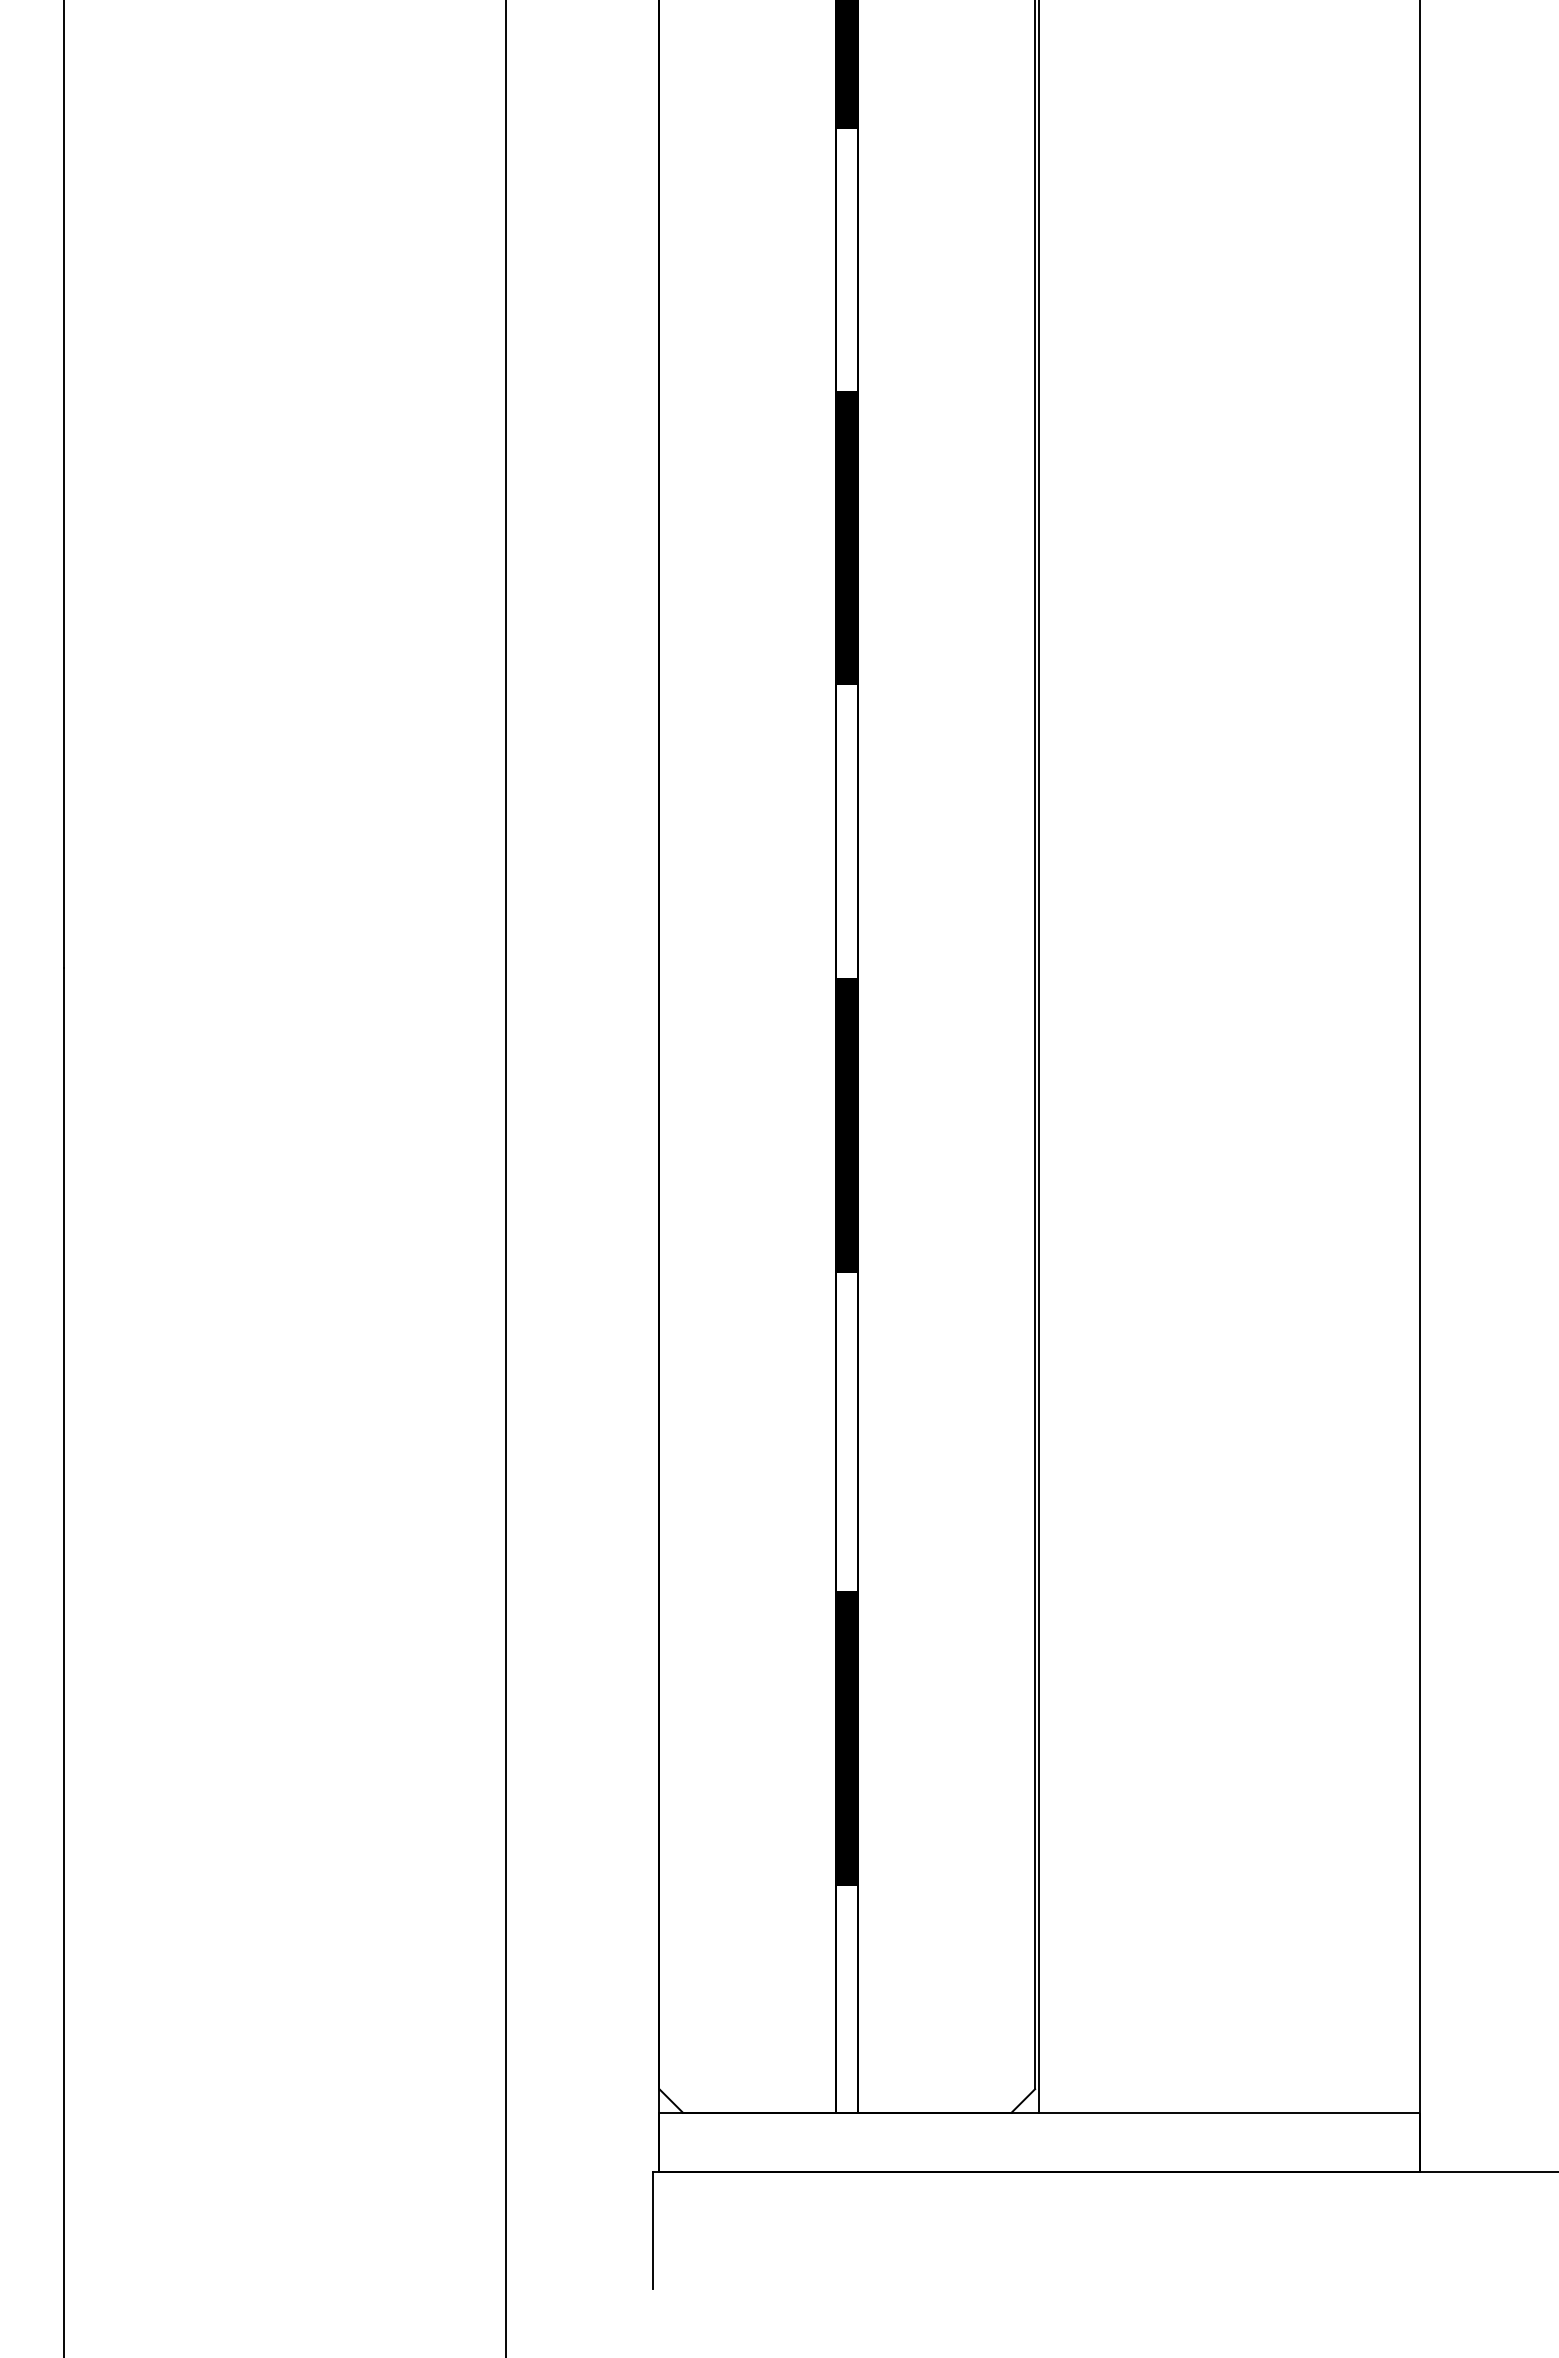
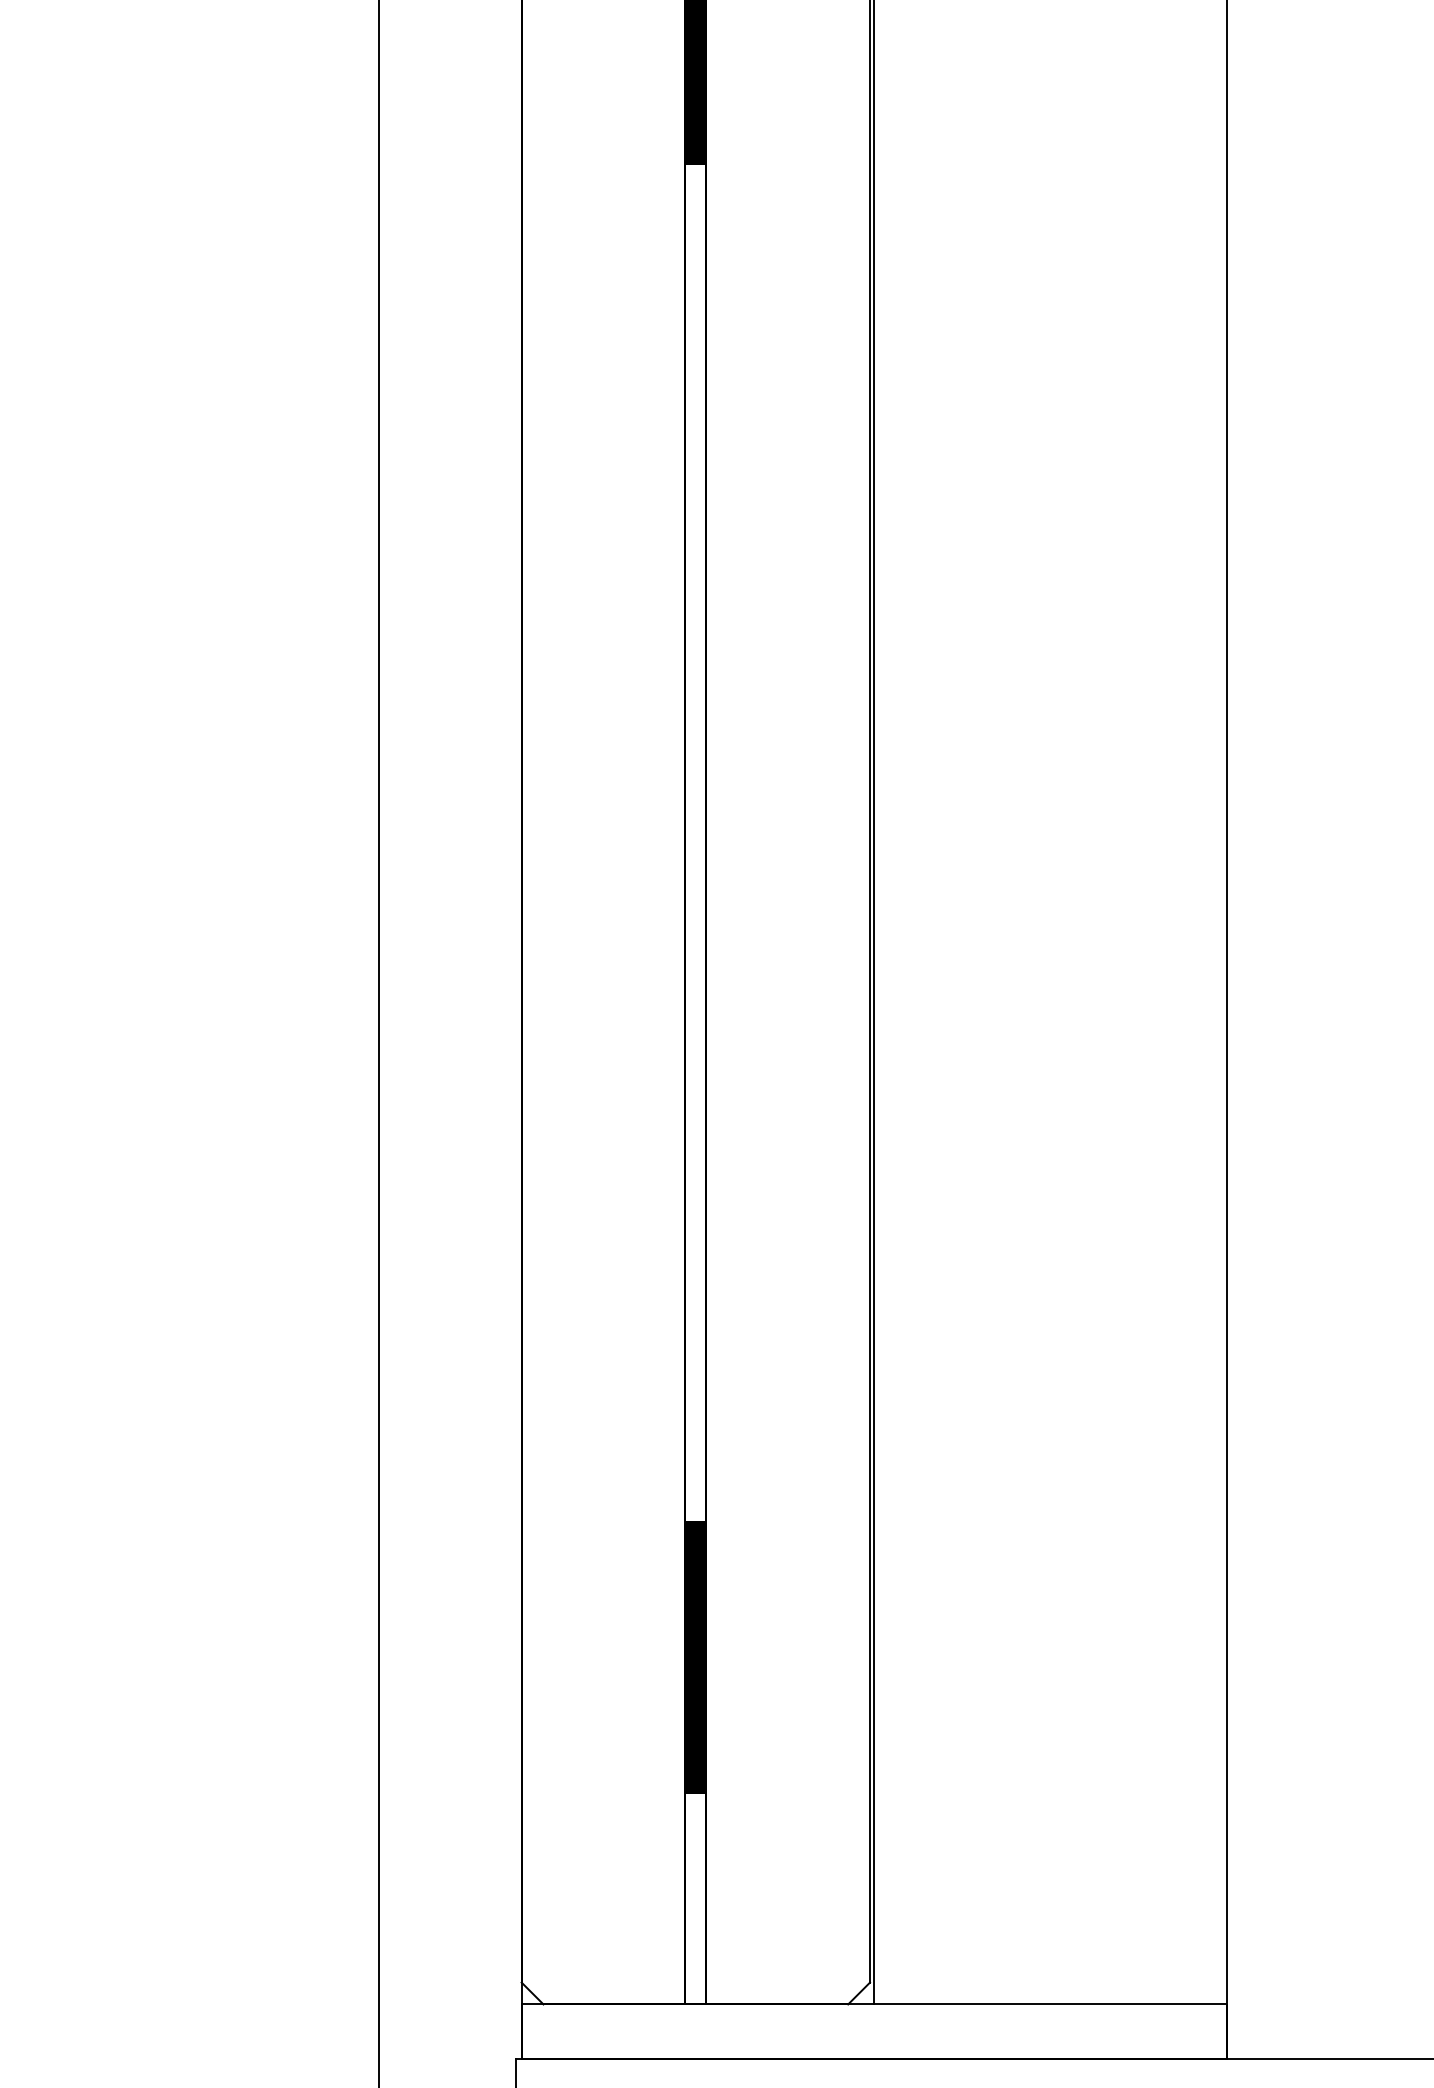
fill: (847, 537) -> (696, 543), removed
fill: (847, 1125) -> (696, 1088), removed

